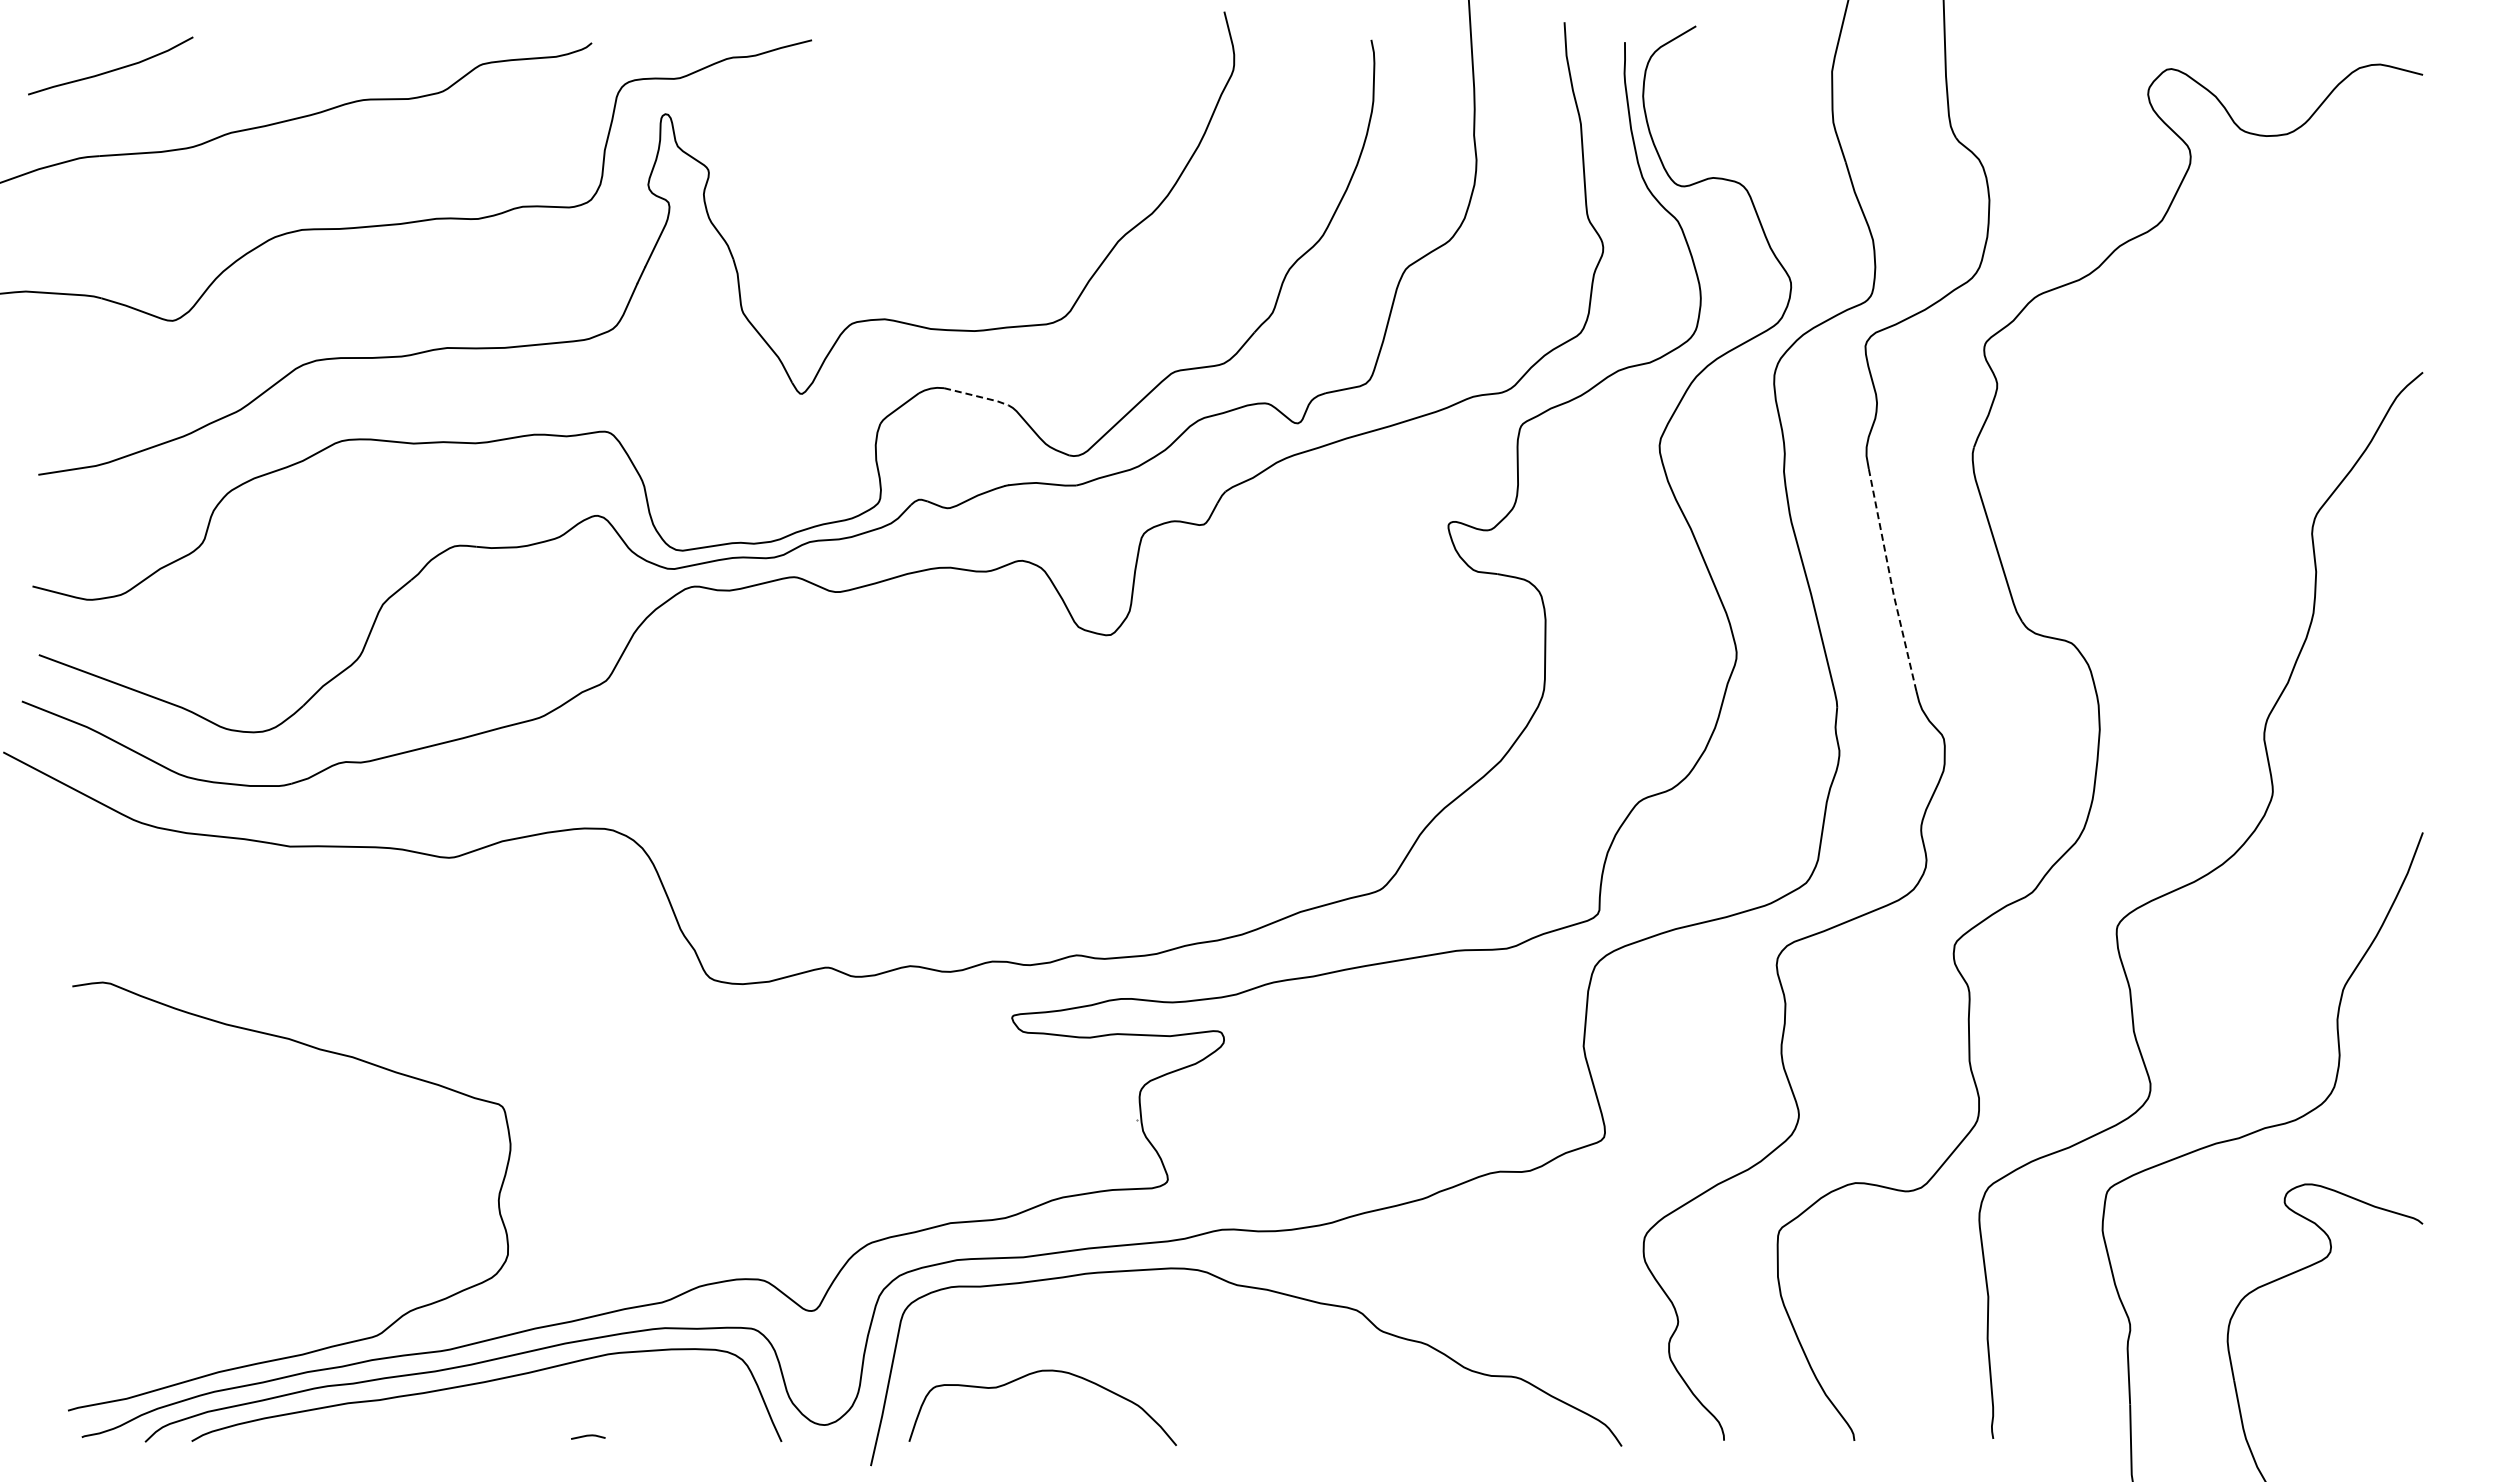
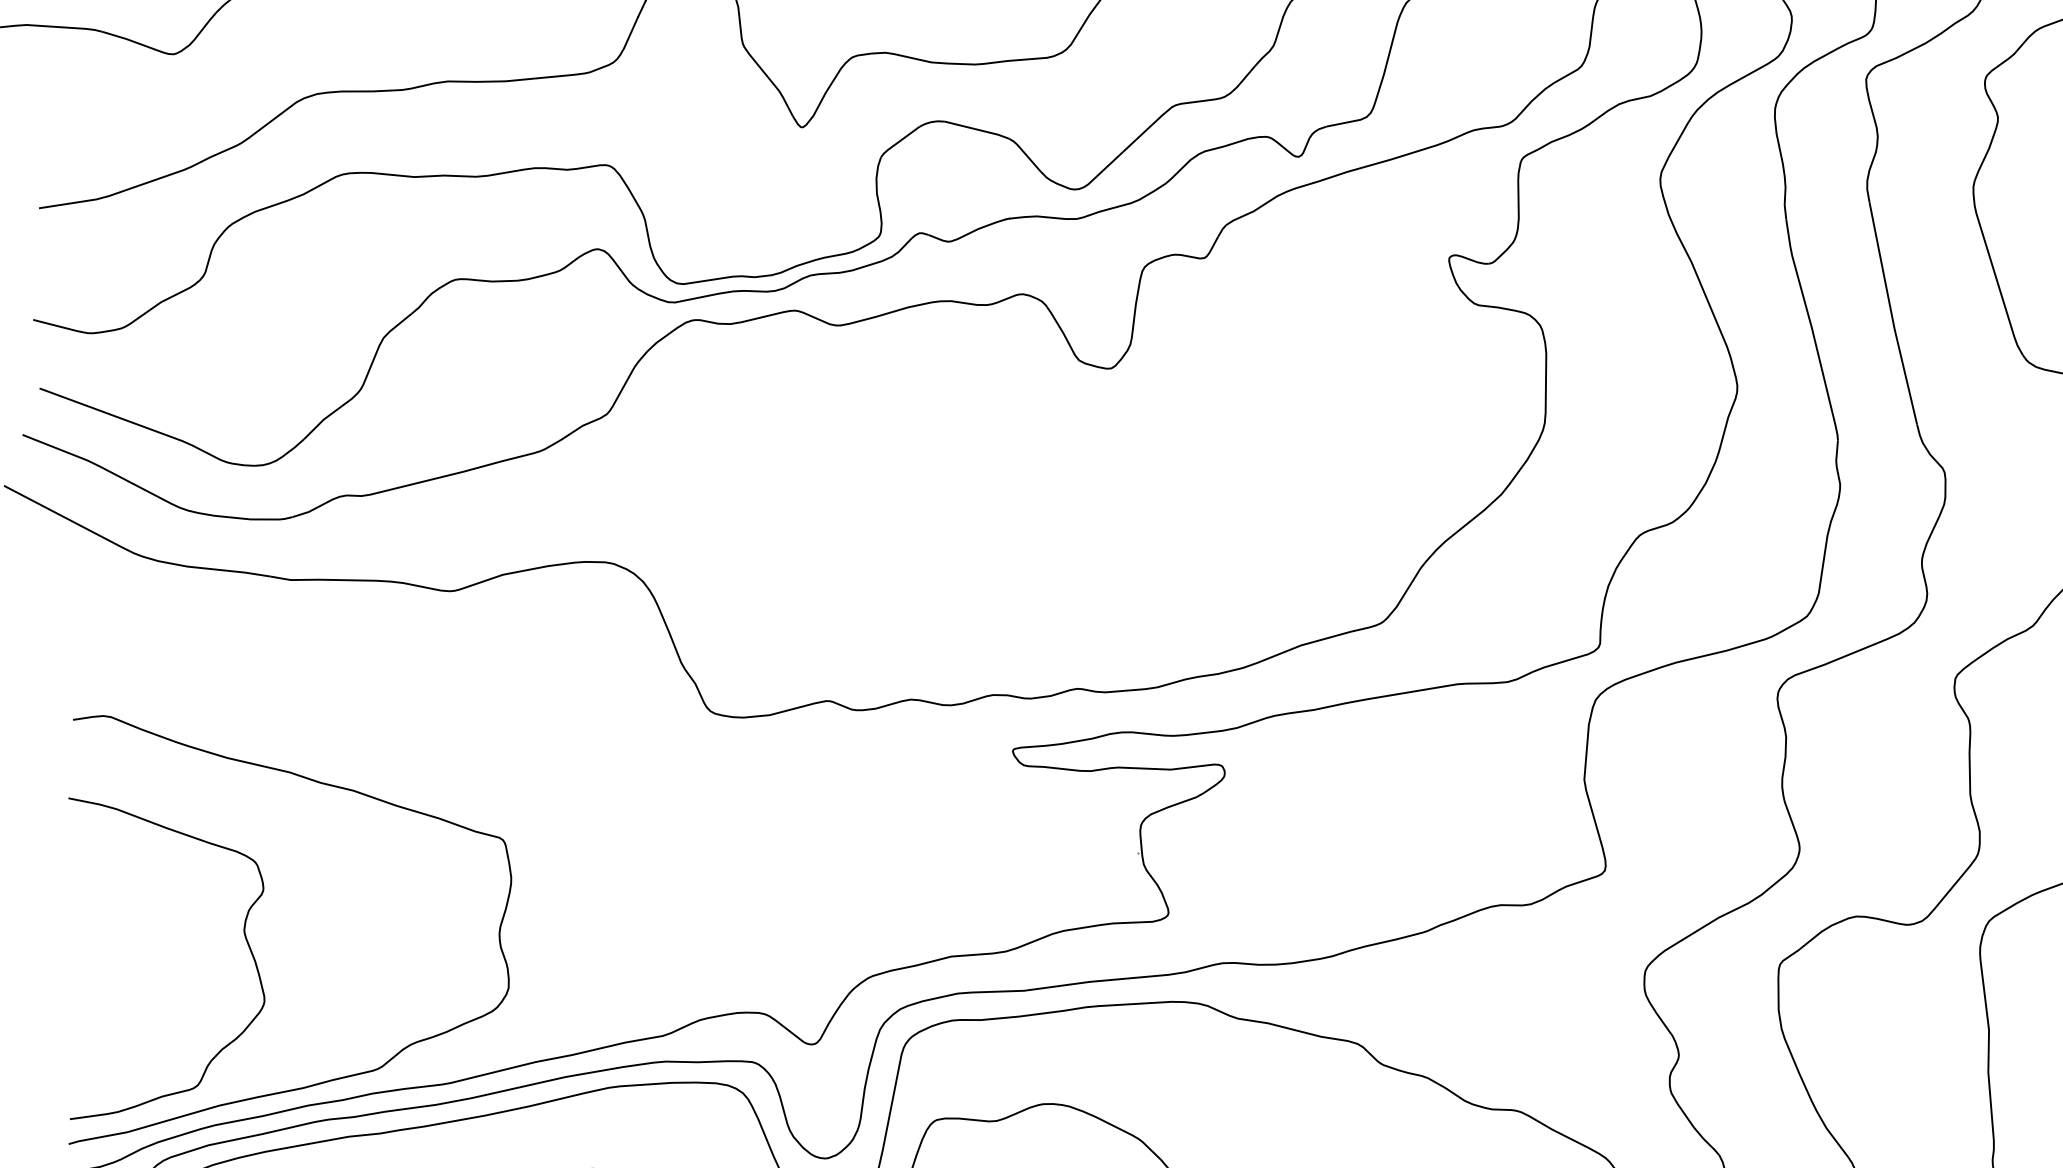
line: (977, 396) -> (978, 129), dashed -> solid
line: (1891, 581) -> (1892, 314), dashed -> solid
curve: (243, 1202) -> (244, 935), added

